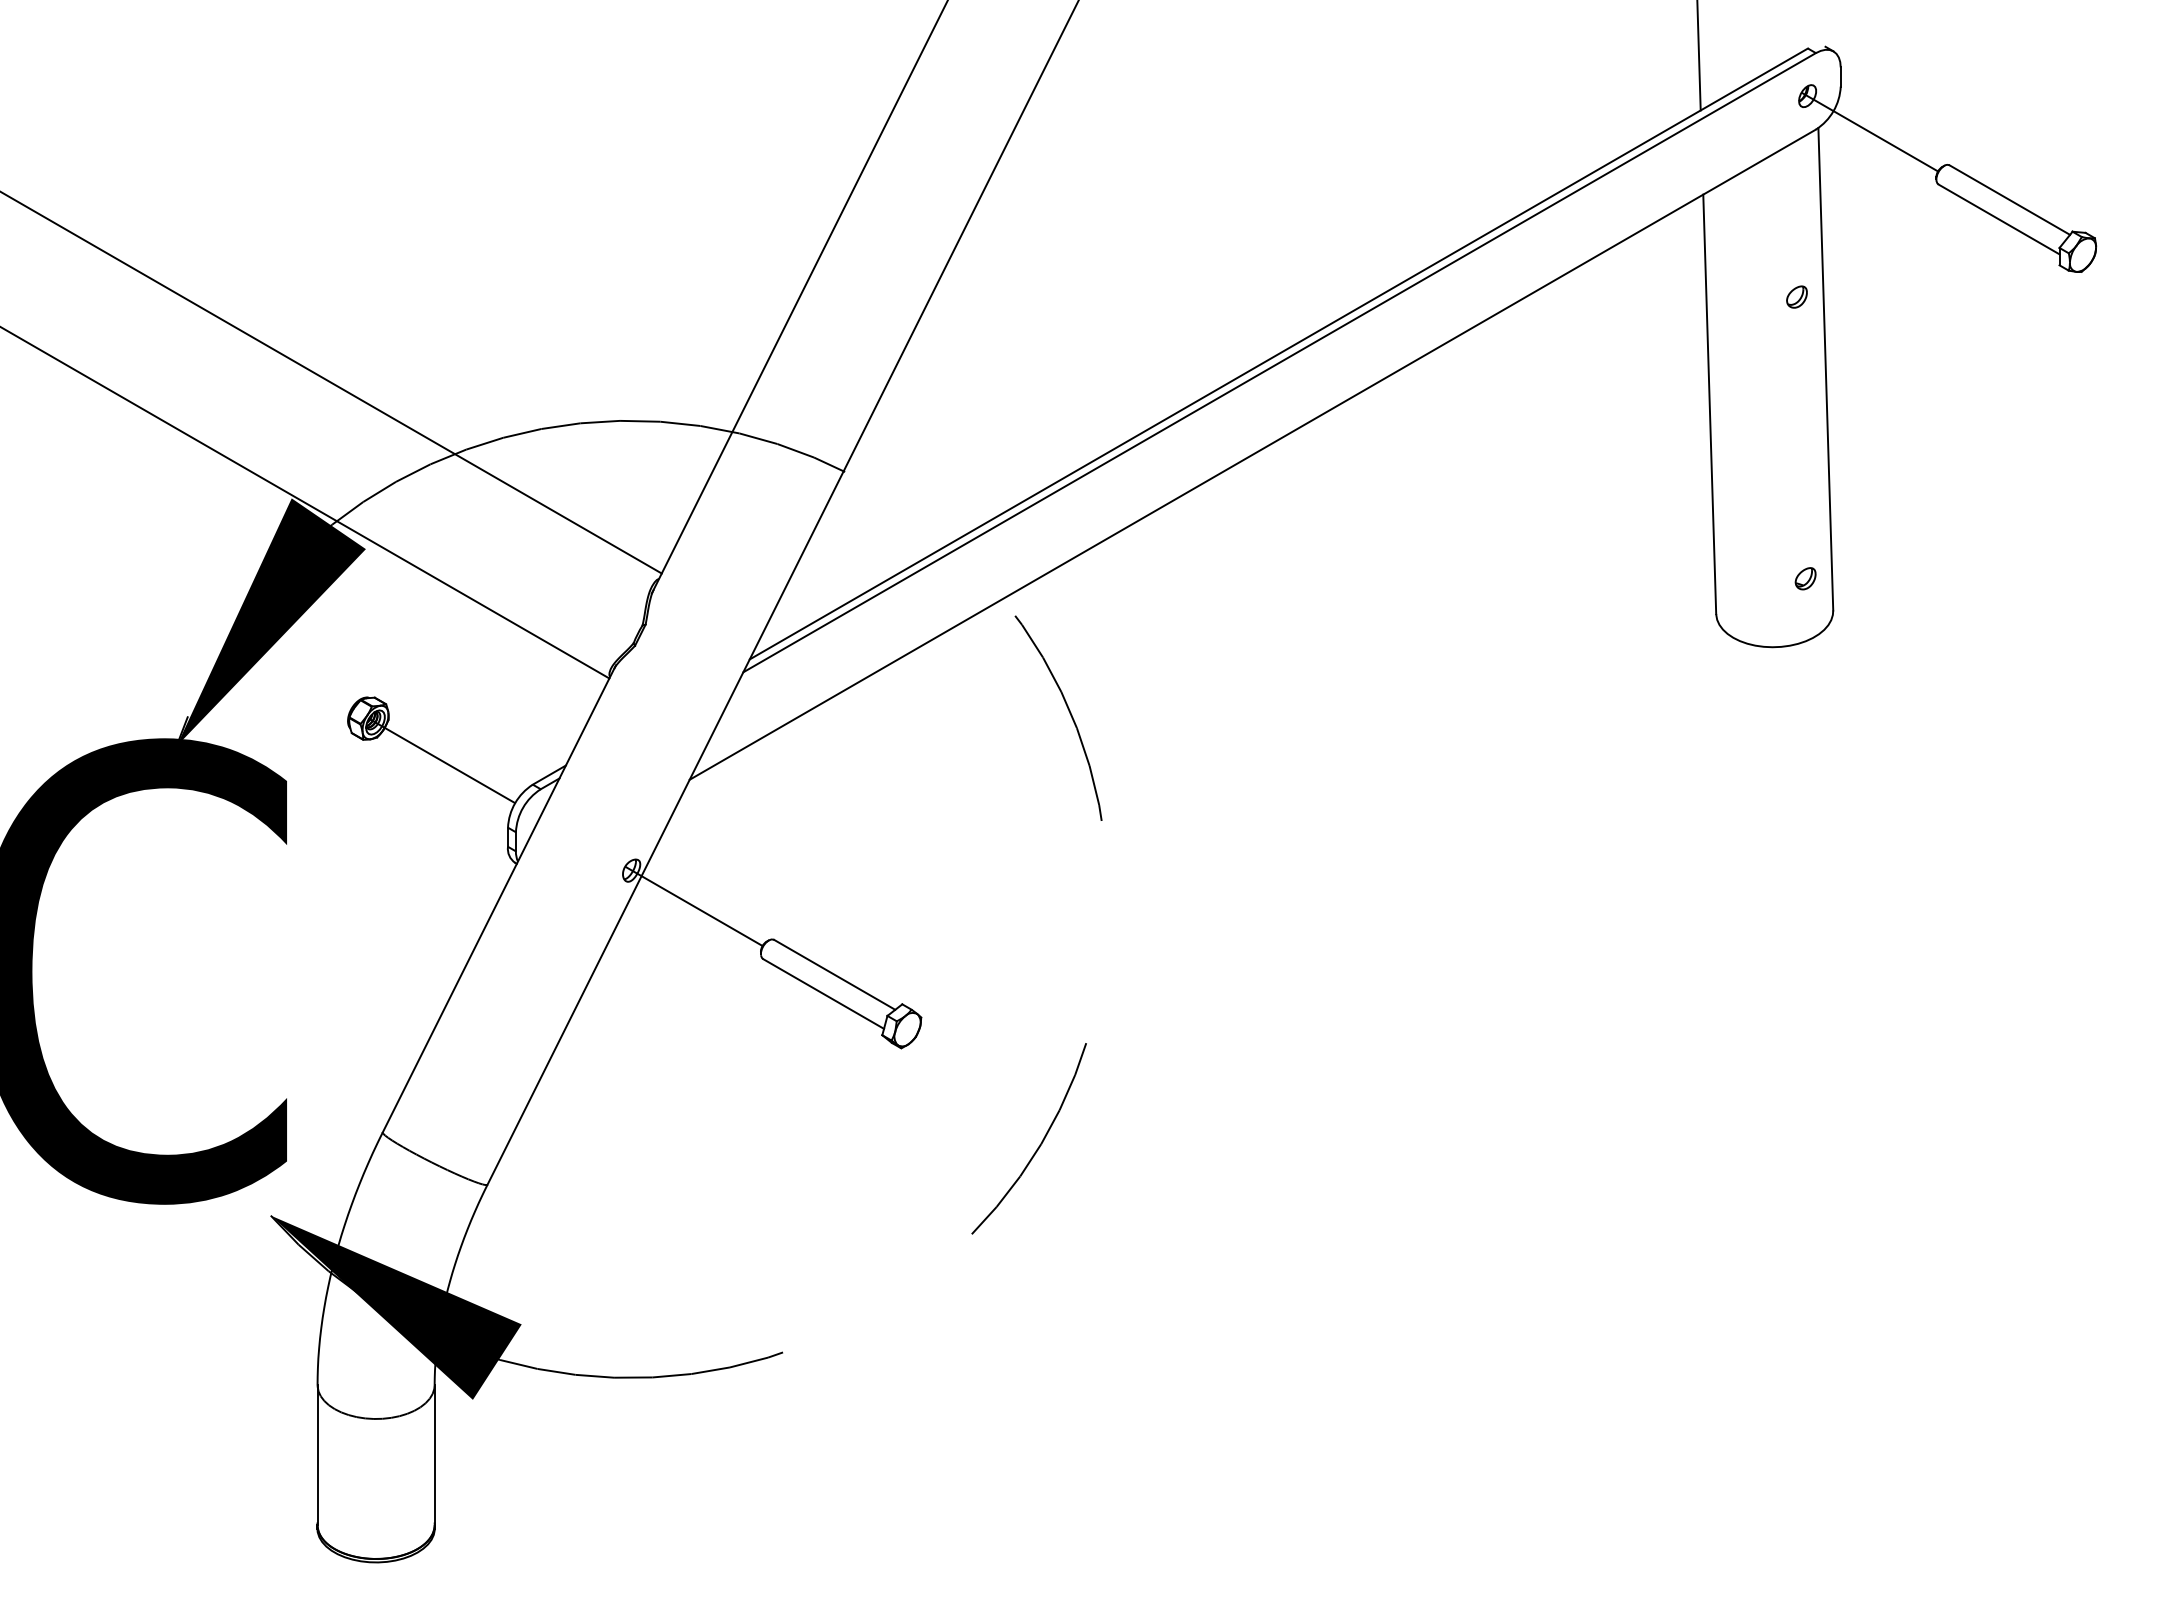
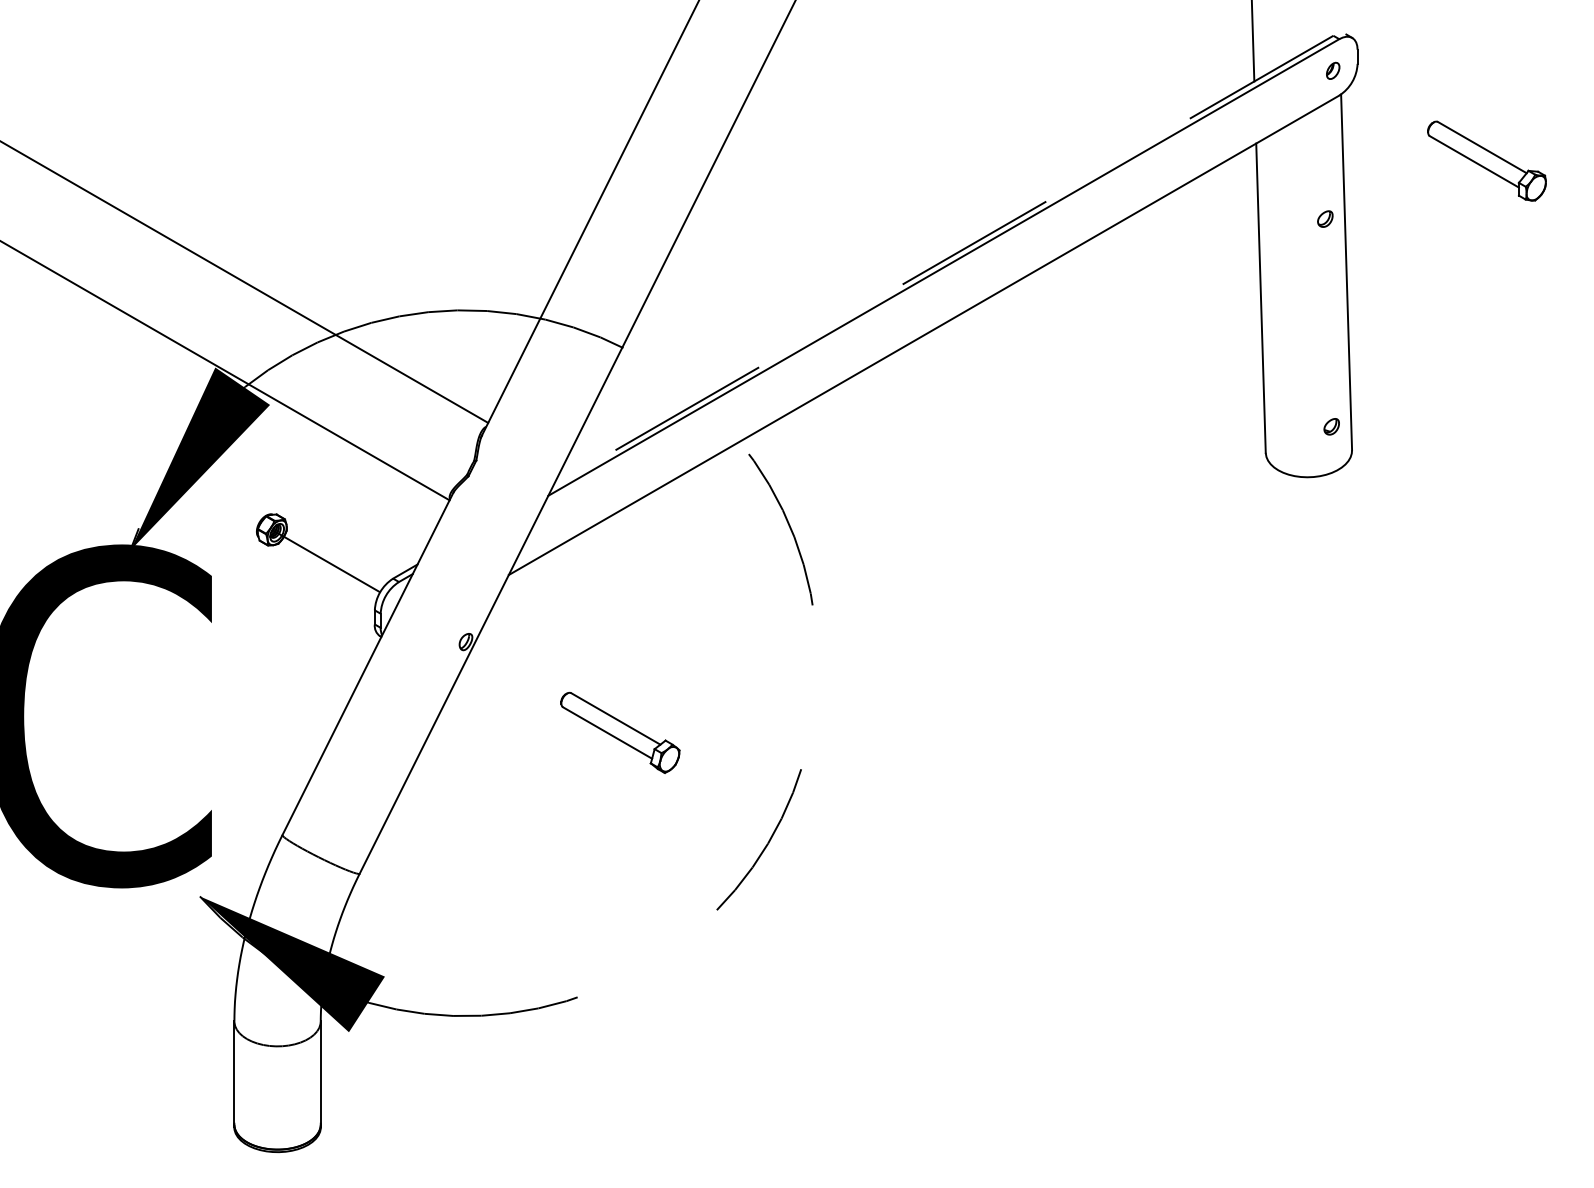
line: (1869, 131) -> (1378, 96), removed
line: (1278, 353) -> (943, 260), solid -> dashed
line: (693, 906) -> (511, 668), removed

